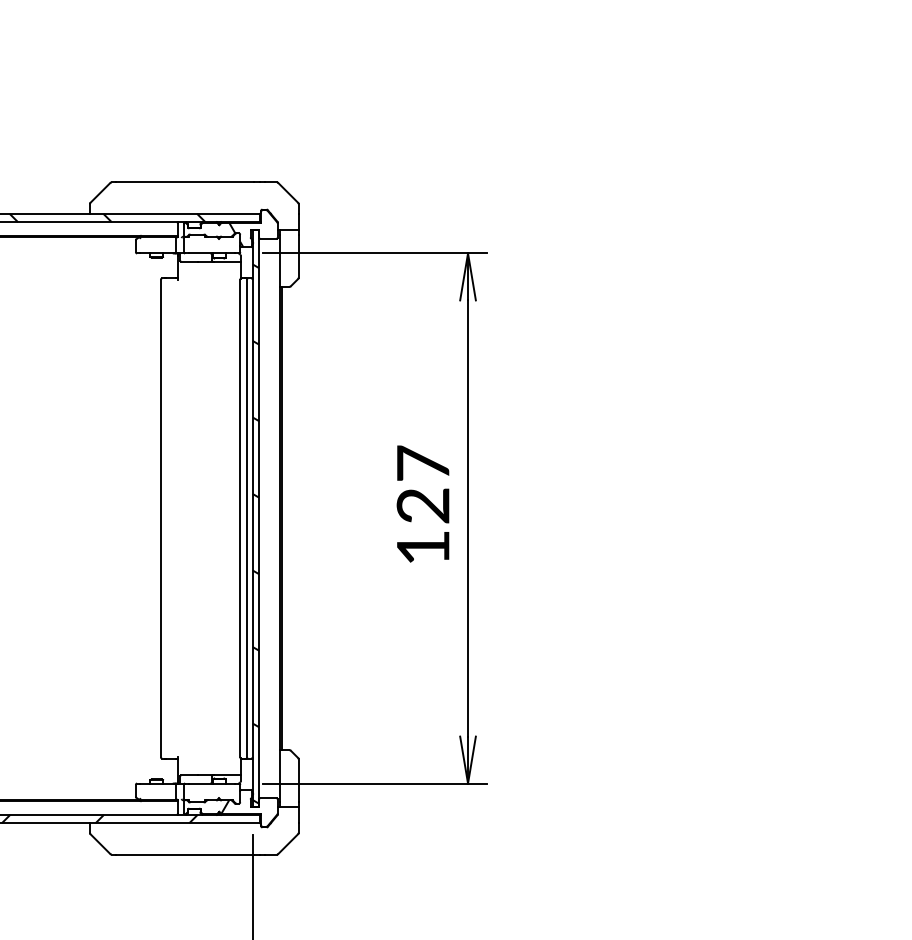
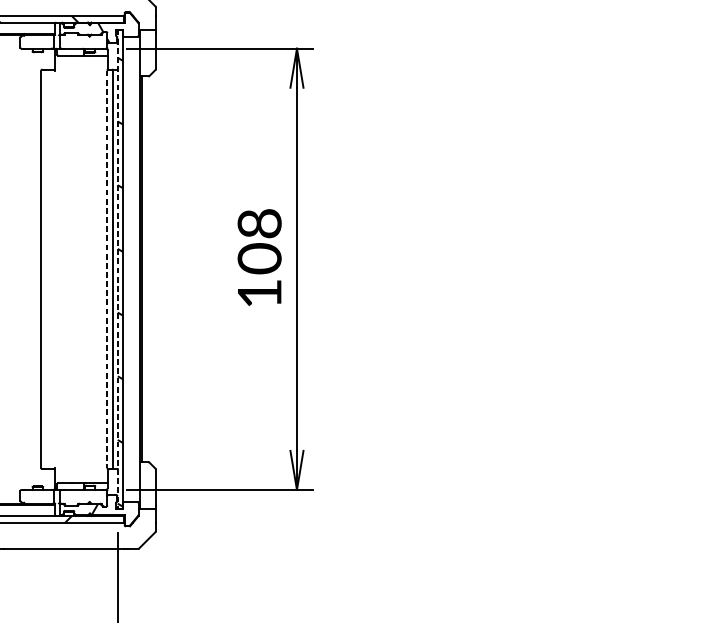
text: (422, 484) -> (259, 241), 127 -> 108
line: (240, 518) -> (107, 269), solid -> dashed
line: (252, 519) -> (117, 270), solid -> dashed

